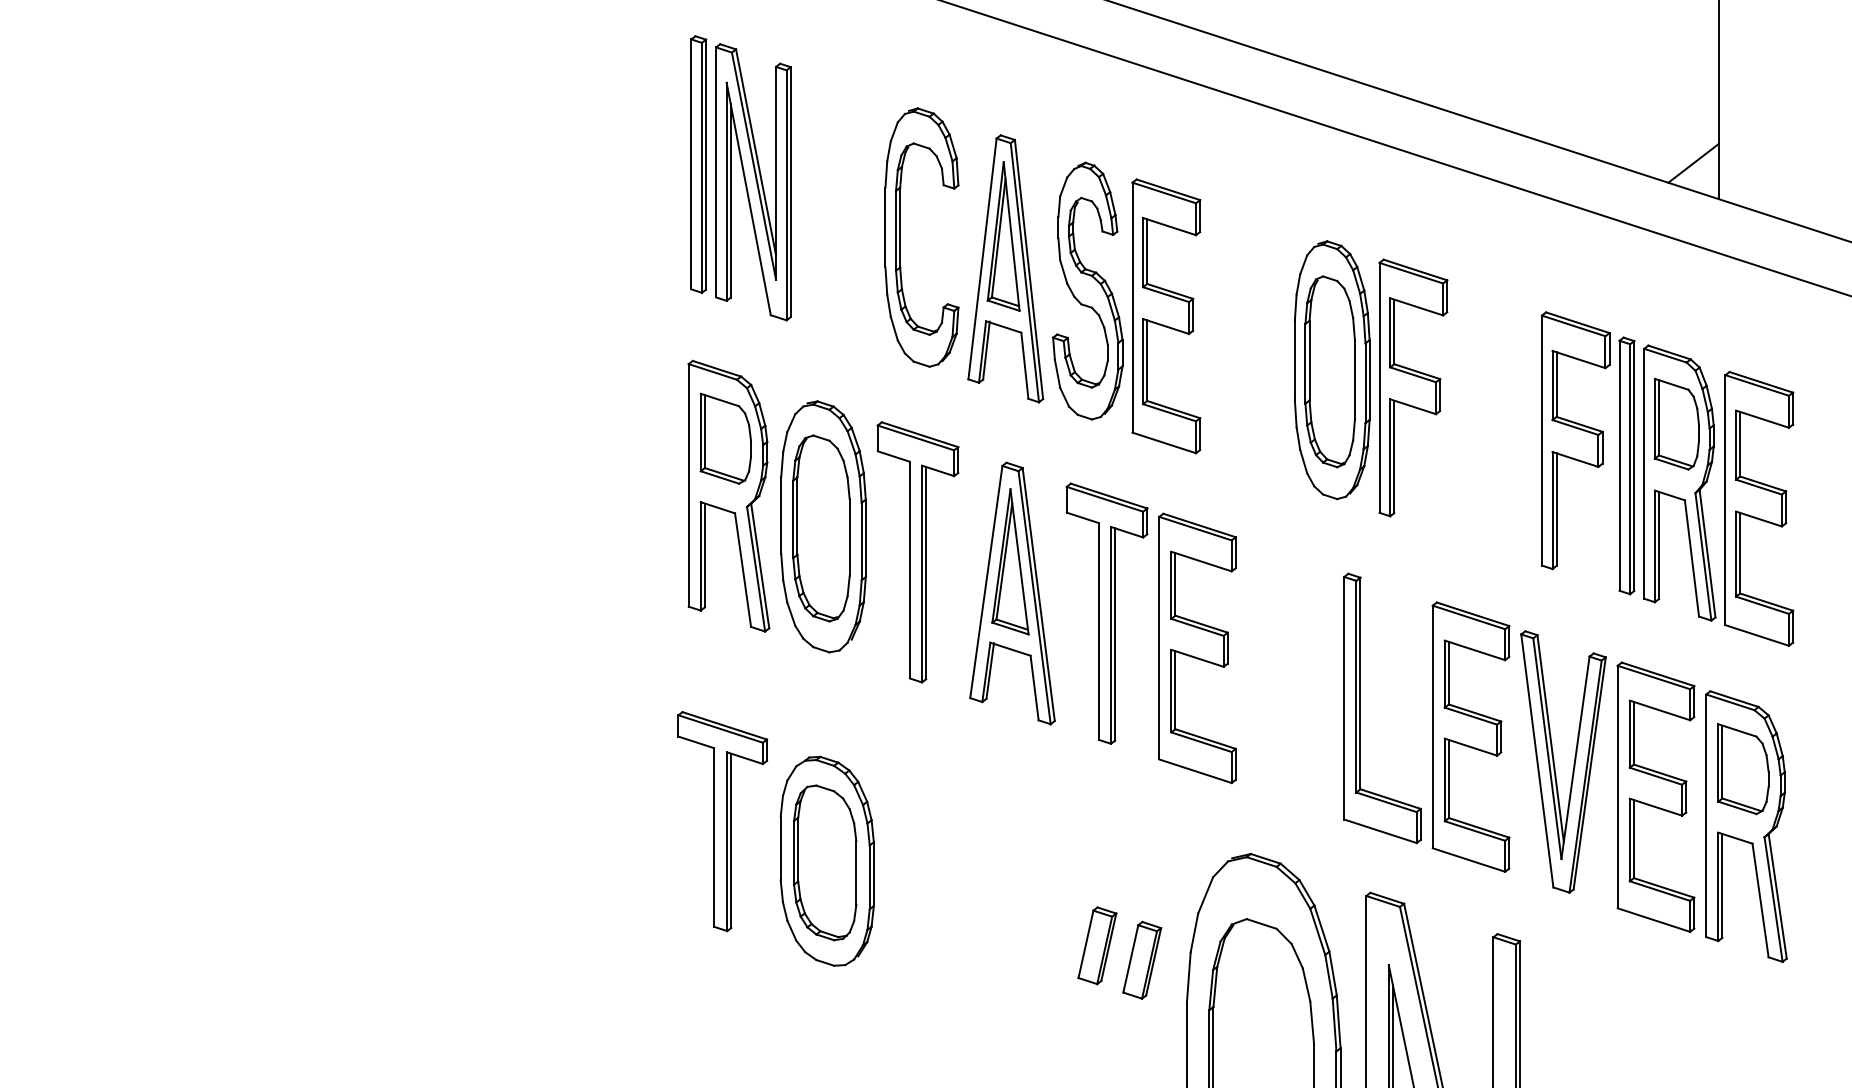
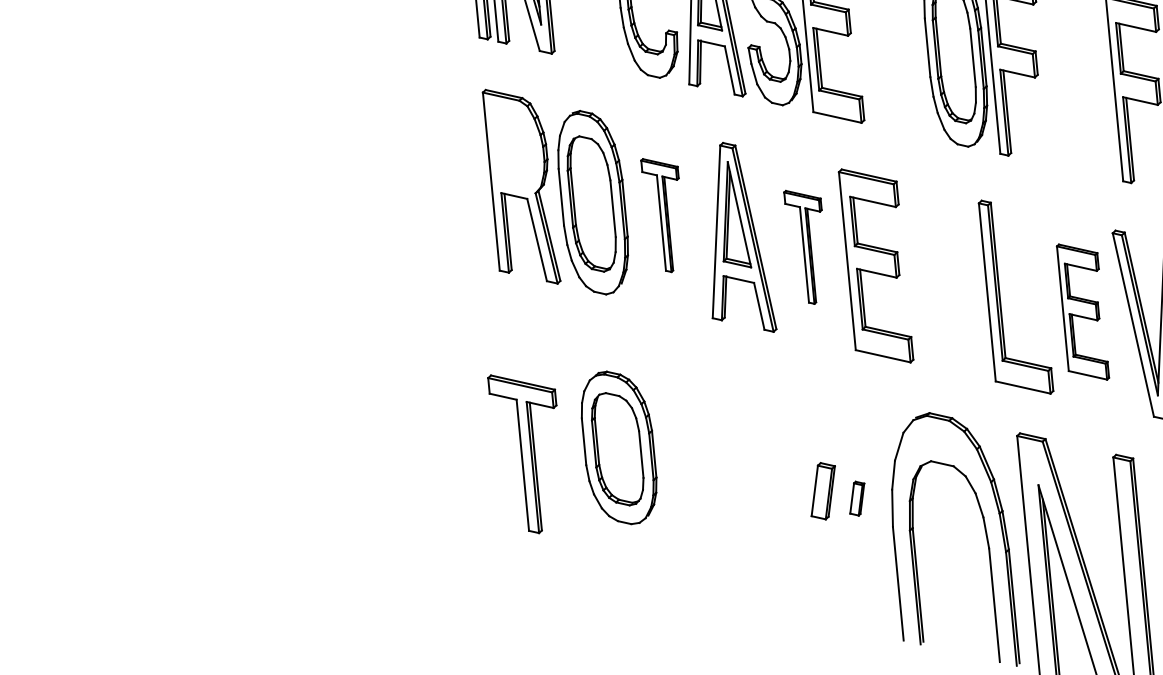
part: (725, 438) -> (515, 144), removed
part: (917, 552) -> (663, 215), size x0.6
part: (1106, 613) -> (806, 246), size x0.6
part: (1470, 736) -> (1082, 311), size x0.7
part: (722, 821) -> (527, 453), moved
part: (1142, 959) -> (857, 498), size x0.6

